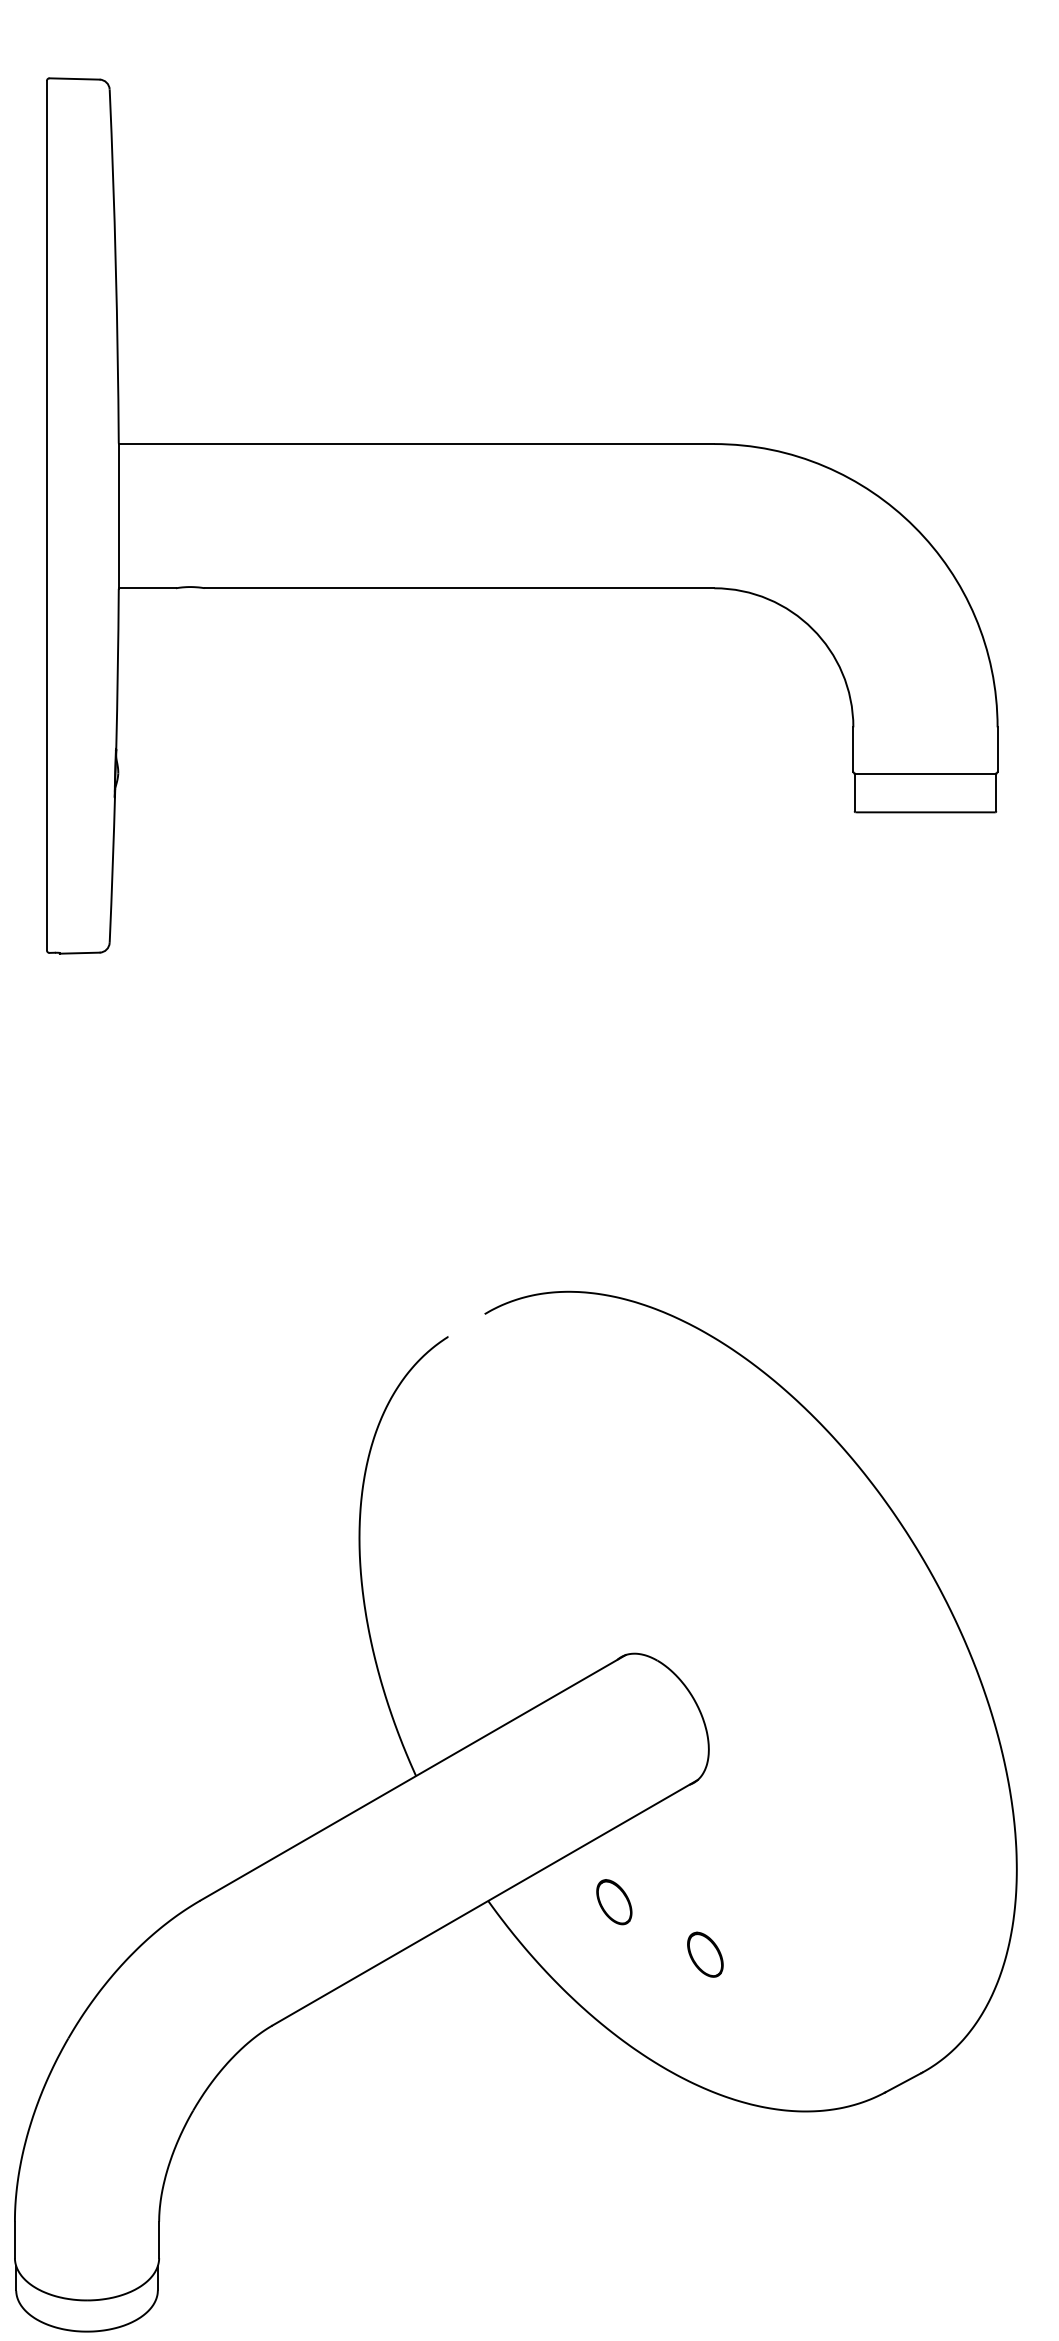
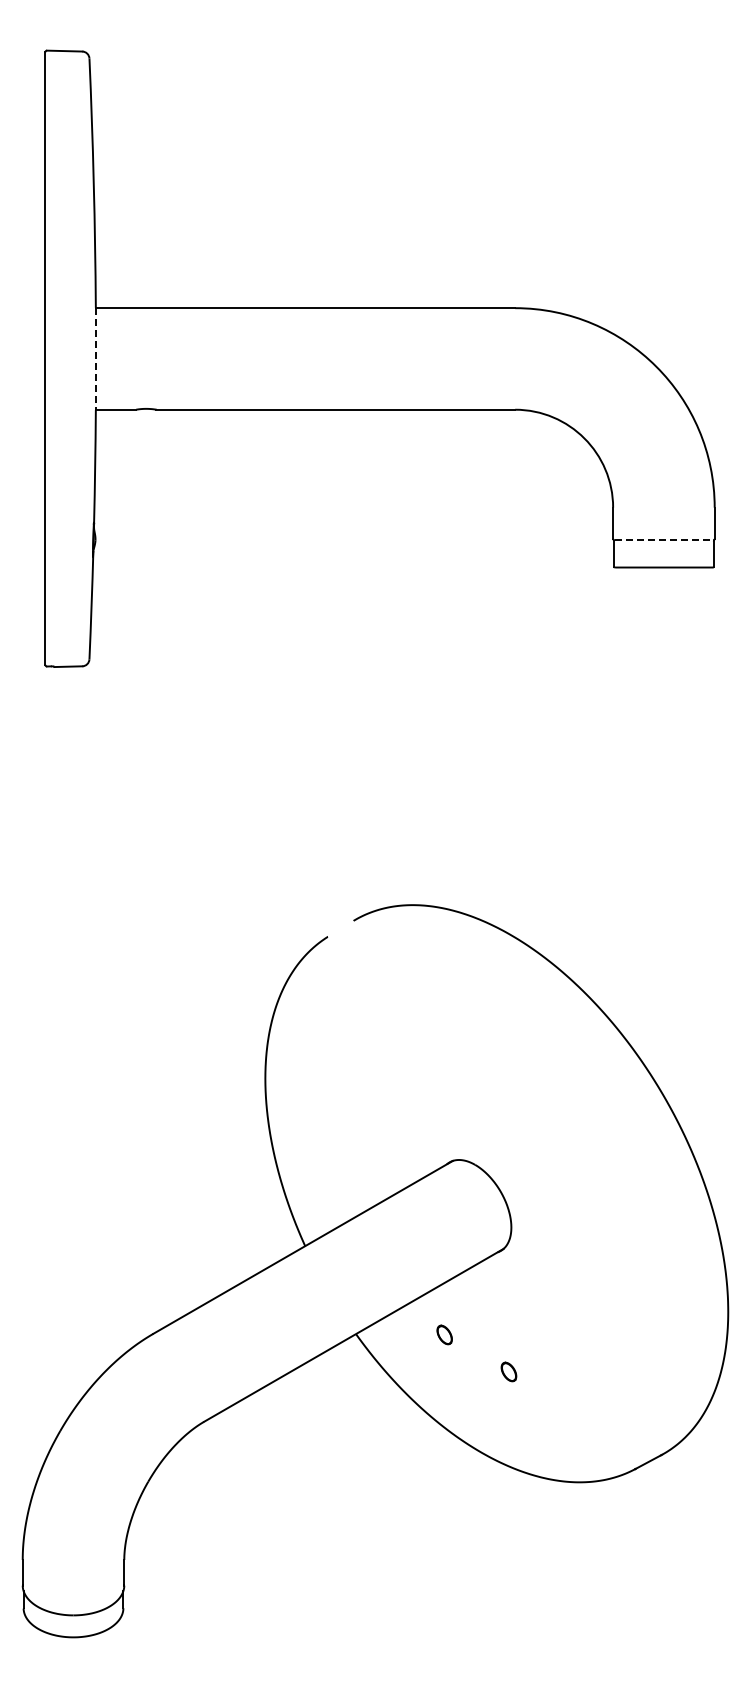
line: (118, 516) -> (95, 359), solid -> dashed
line: (926, 773) -> (664, 540), solid -> dashed
part: (613, 1901) -> (444, 1334), size x0.6
part: (704, 1954) -> (508, 1371), size x0.6

